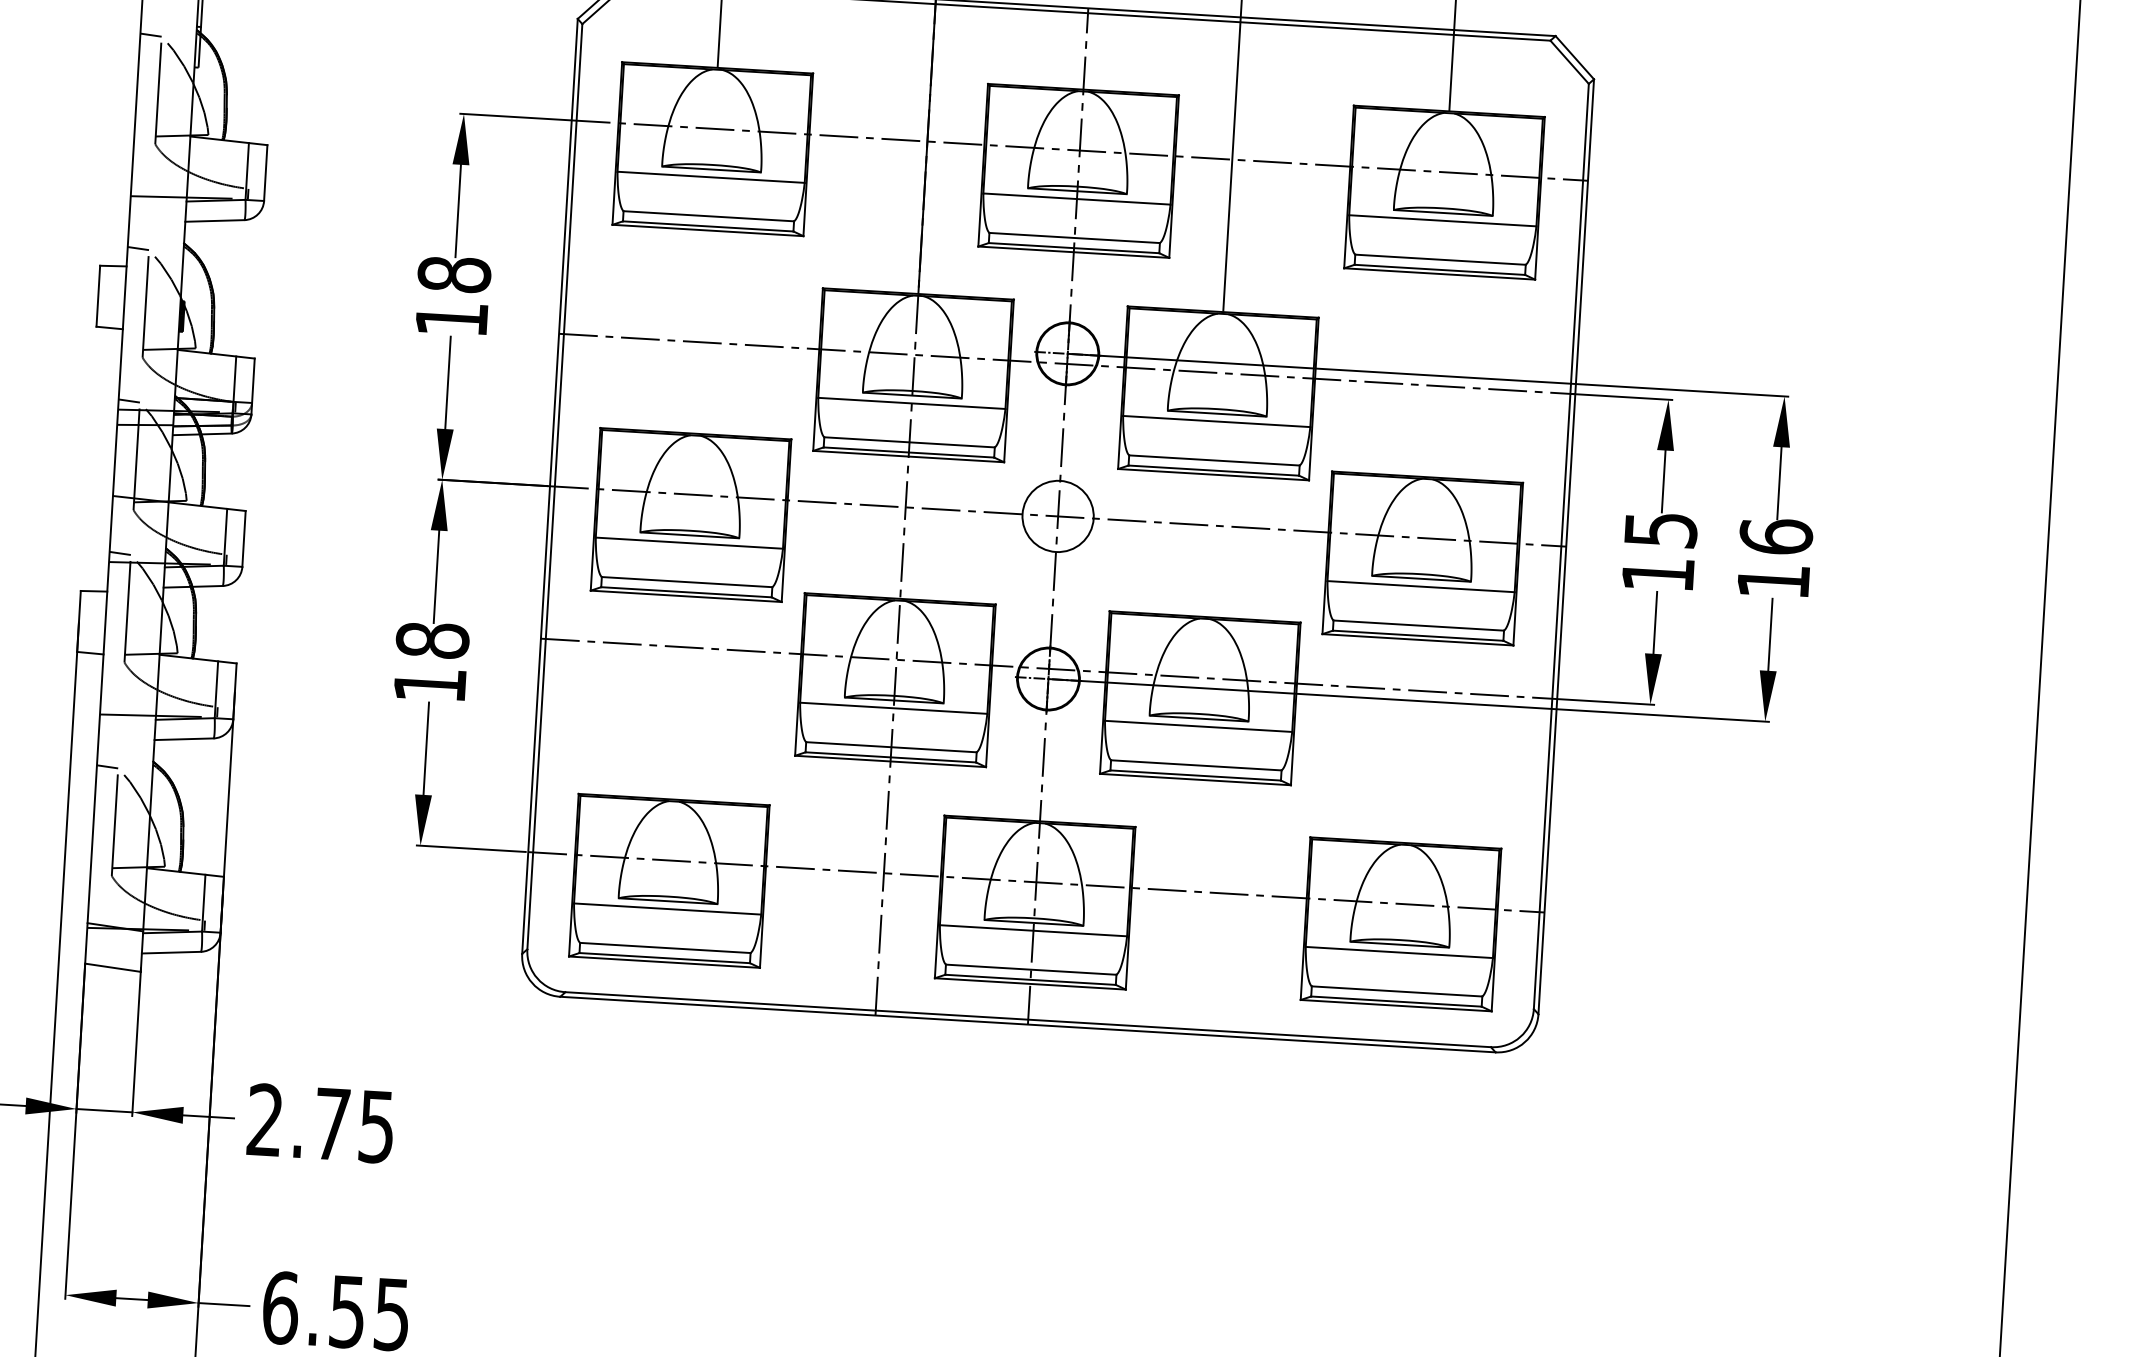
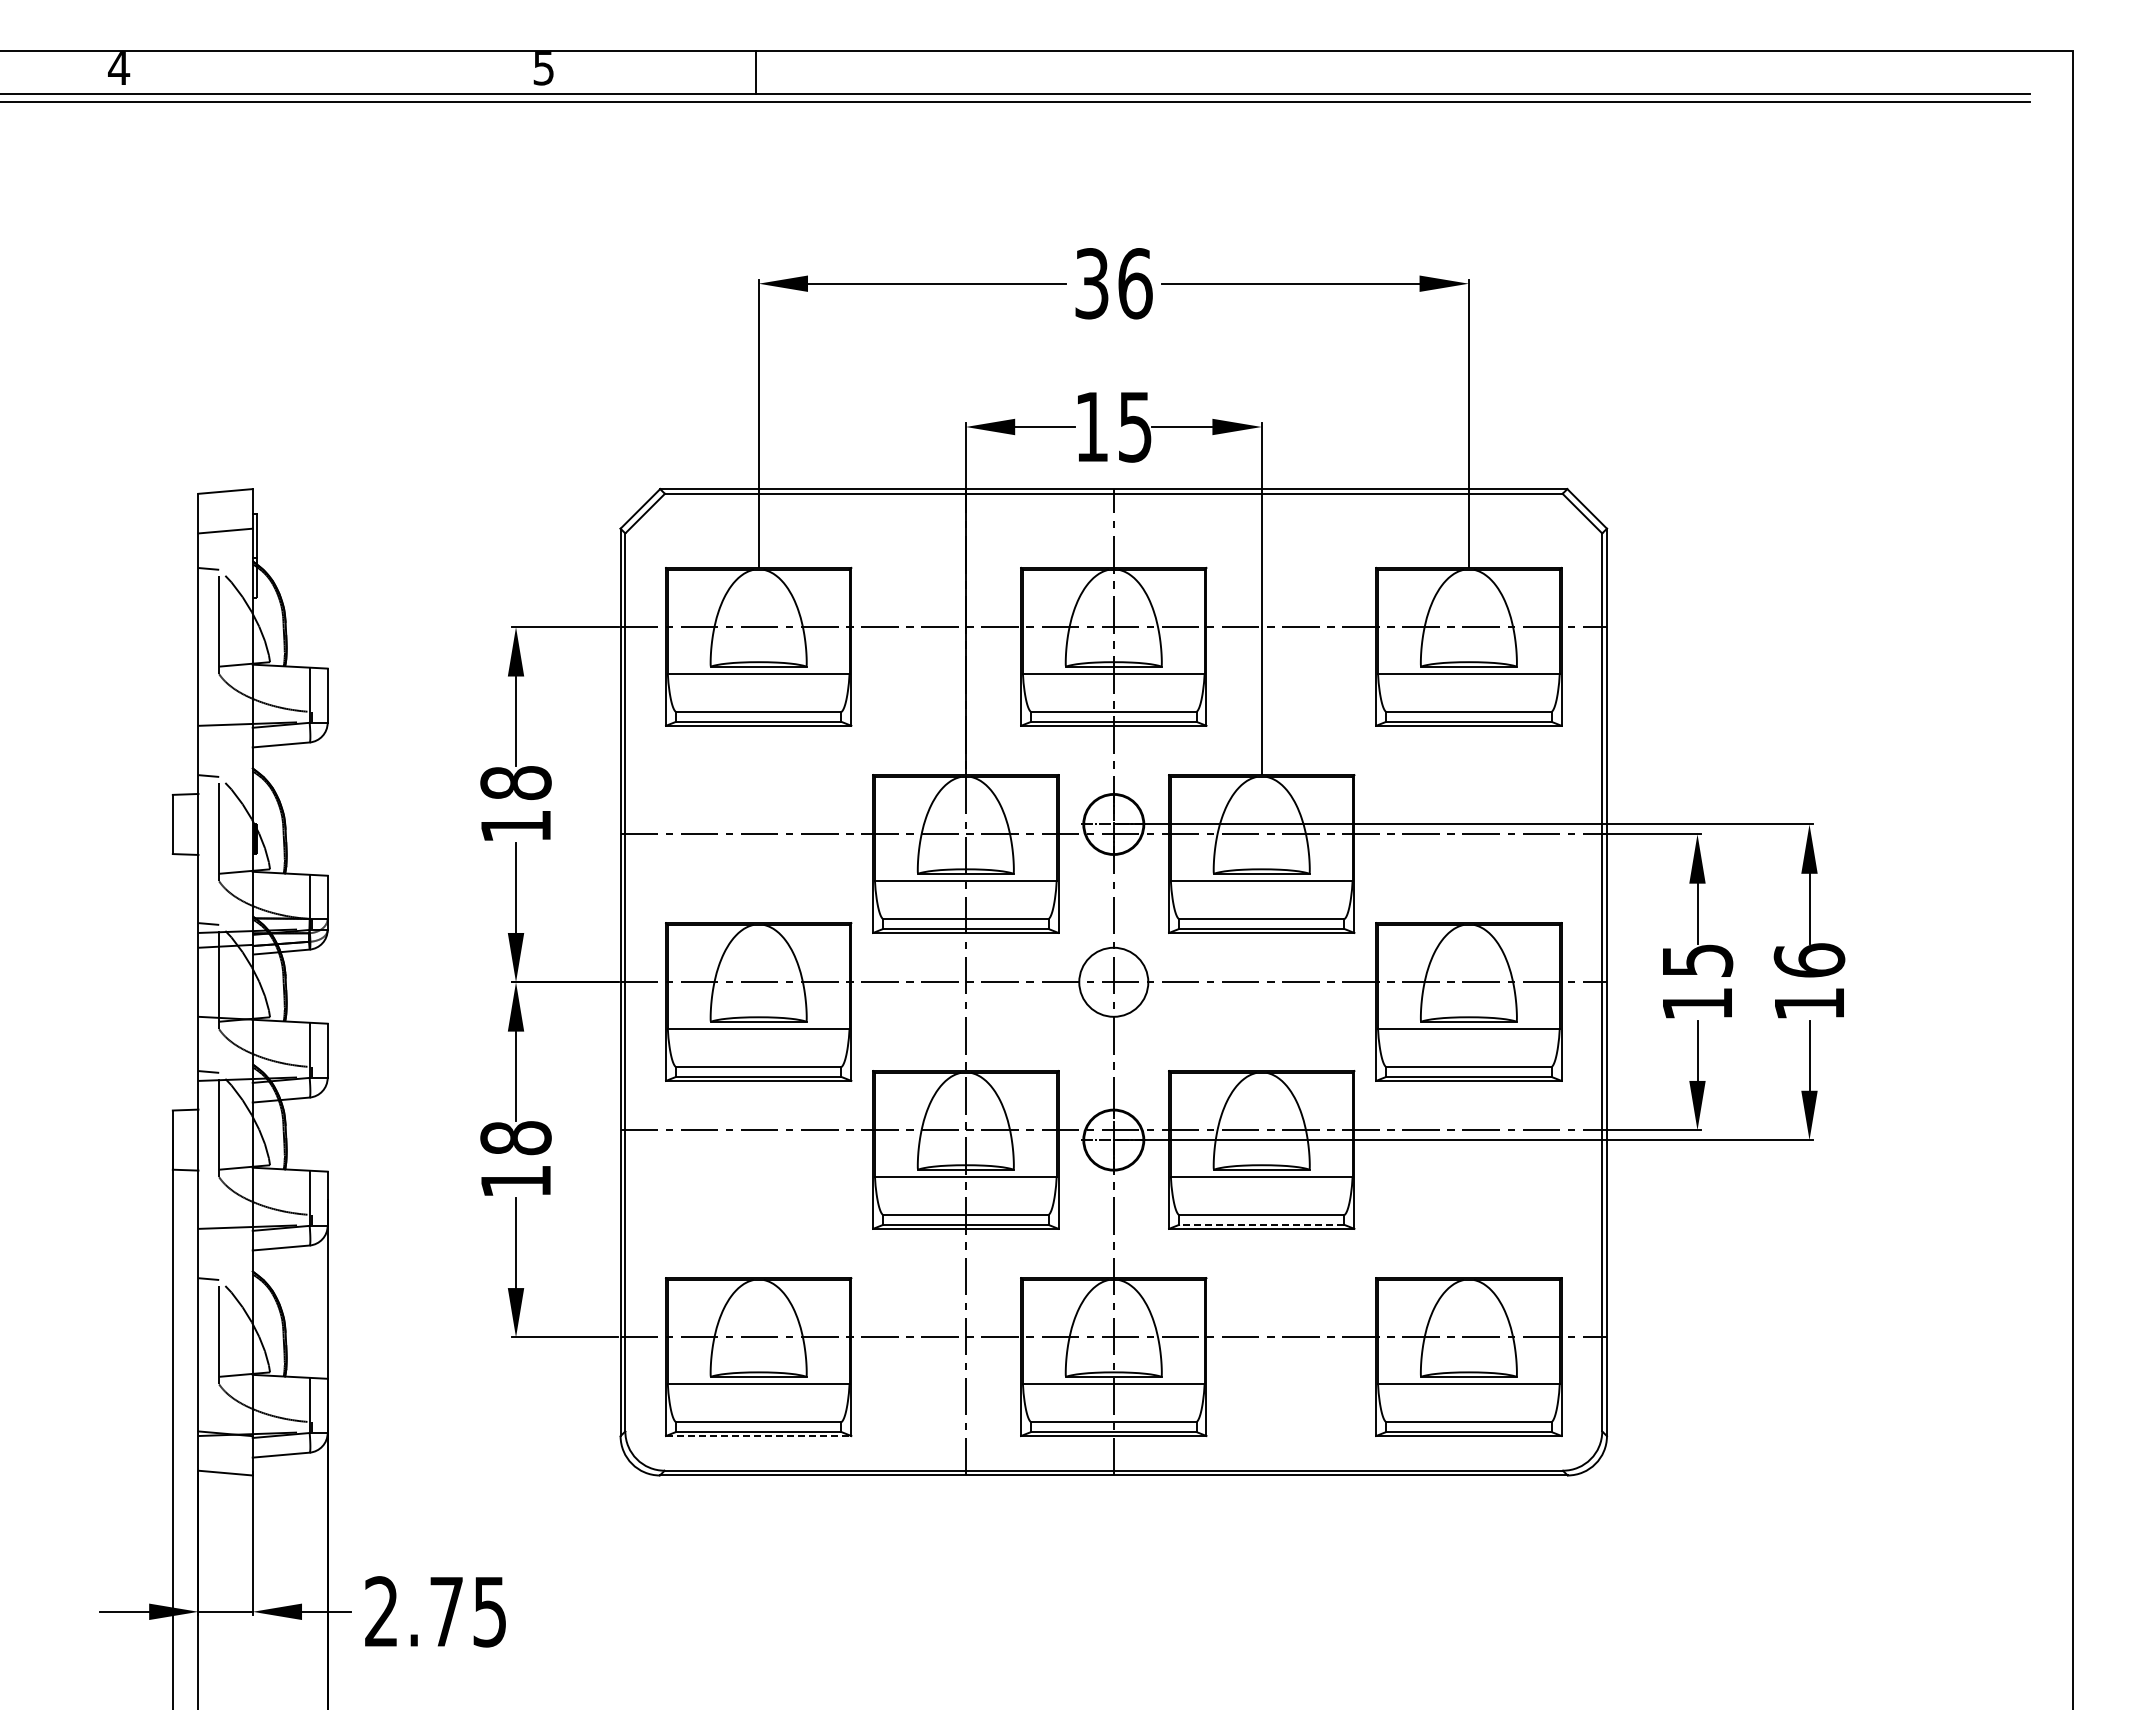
line: (1195, 775) -> (1261, 1224), solid -> dashed
line: (664, 962) -> (758, 1436), solid -> dashed

